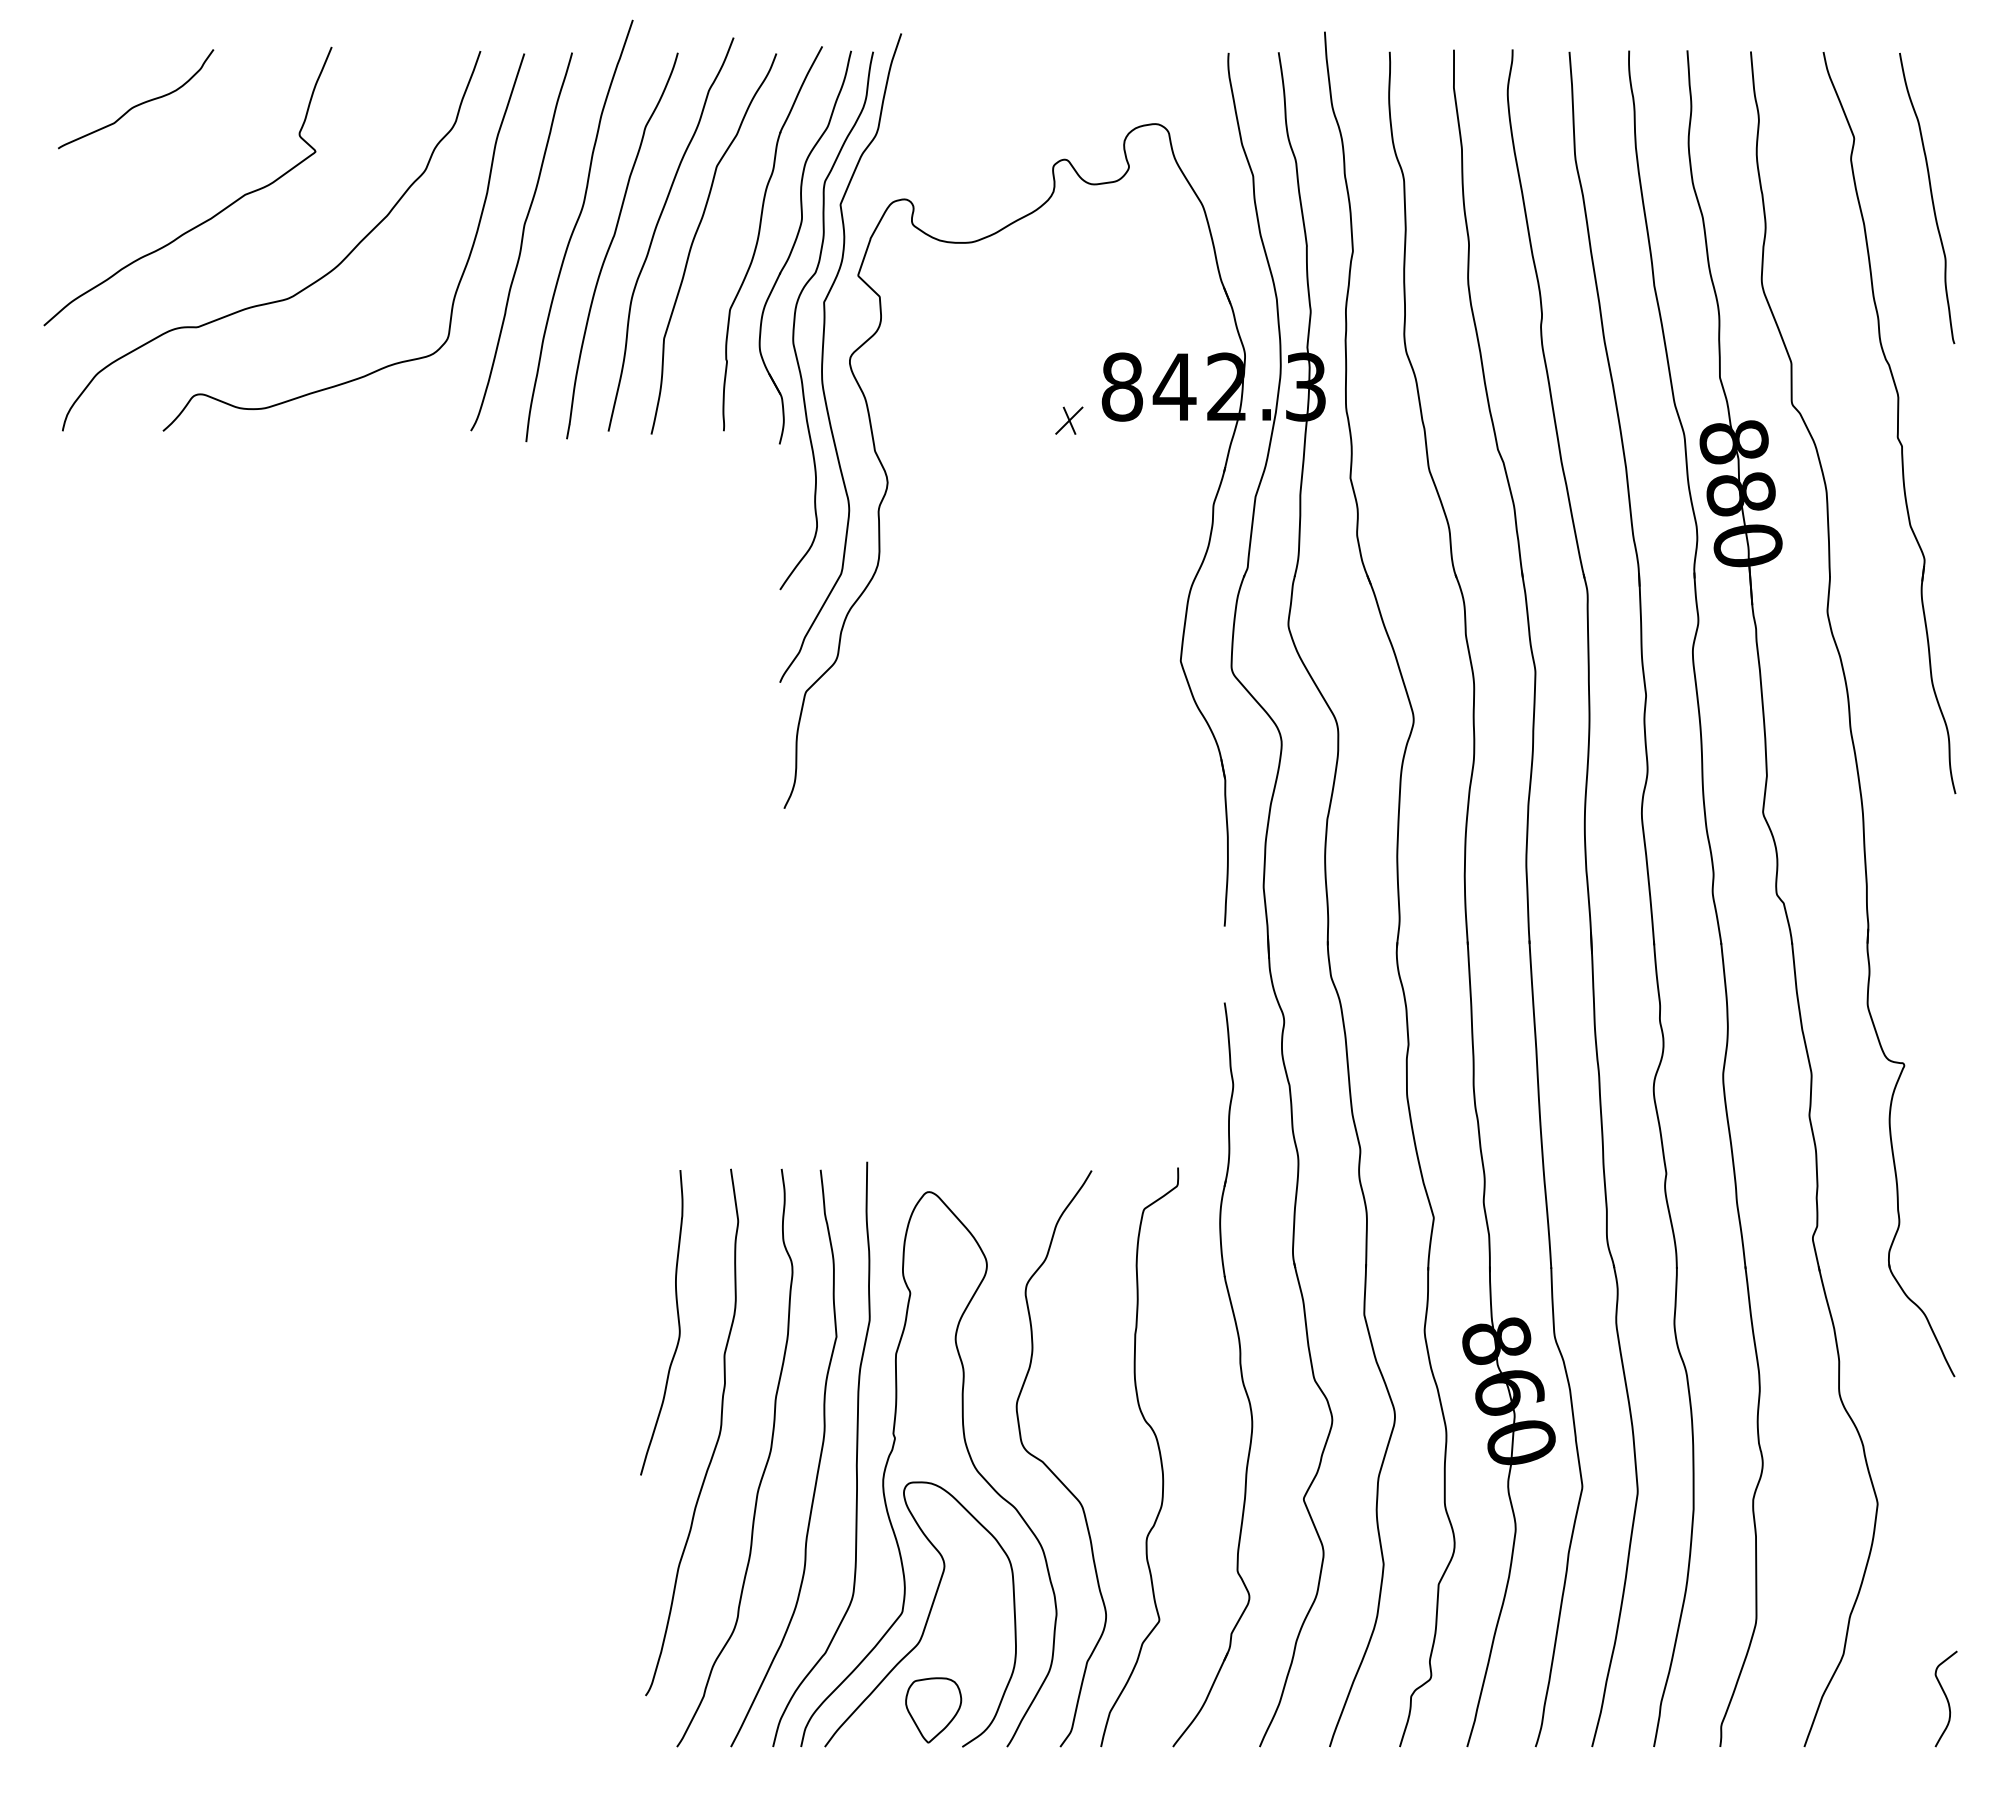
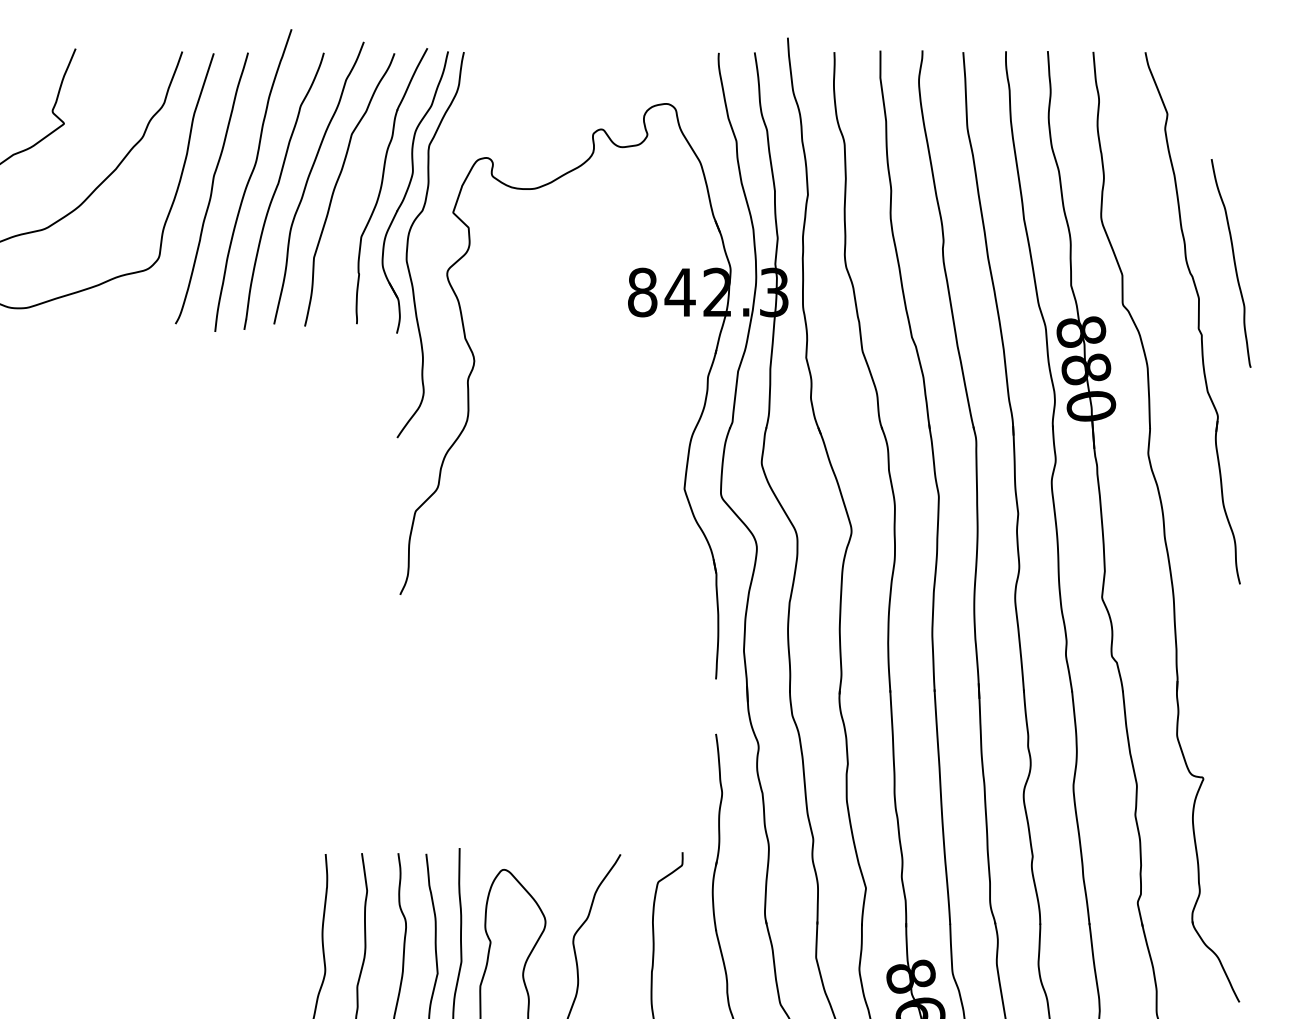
curve: (1931, 198) -> (1234, 263), moved
curve: (823, 357) -> (428, 271), removed
part: (1069, 420) -> (604, 316), removed

